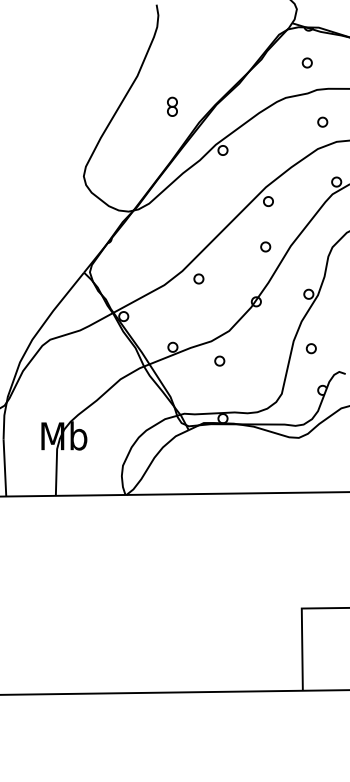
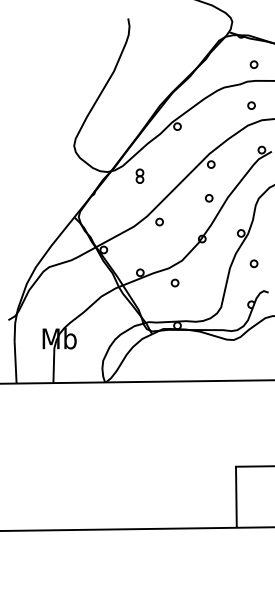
part: (306, 62) -> (253, 64), moved
part: (171, 105) -> (139, 175), moved
part: (310, 348) -> (253, 263), moved

